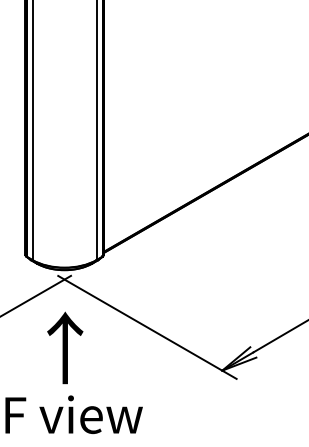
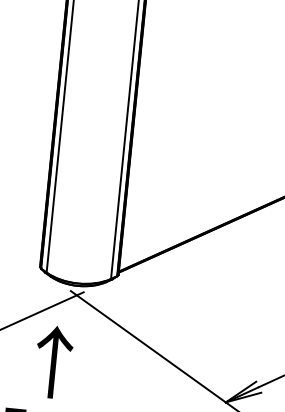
text: (65, 347) -> (53, 361), moved

